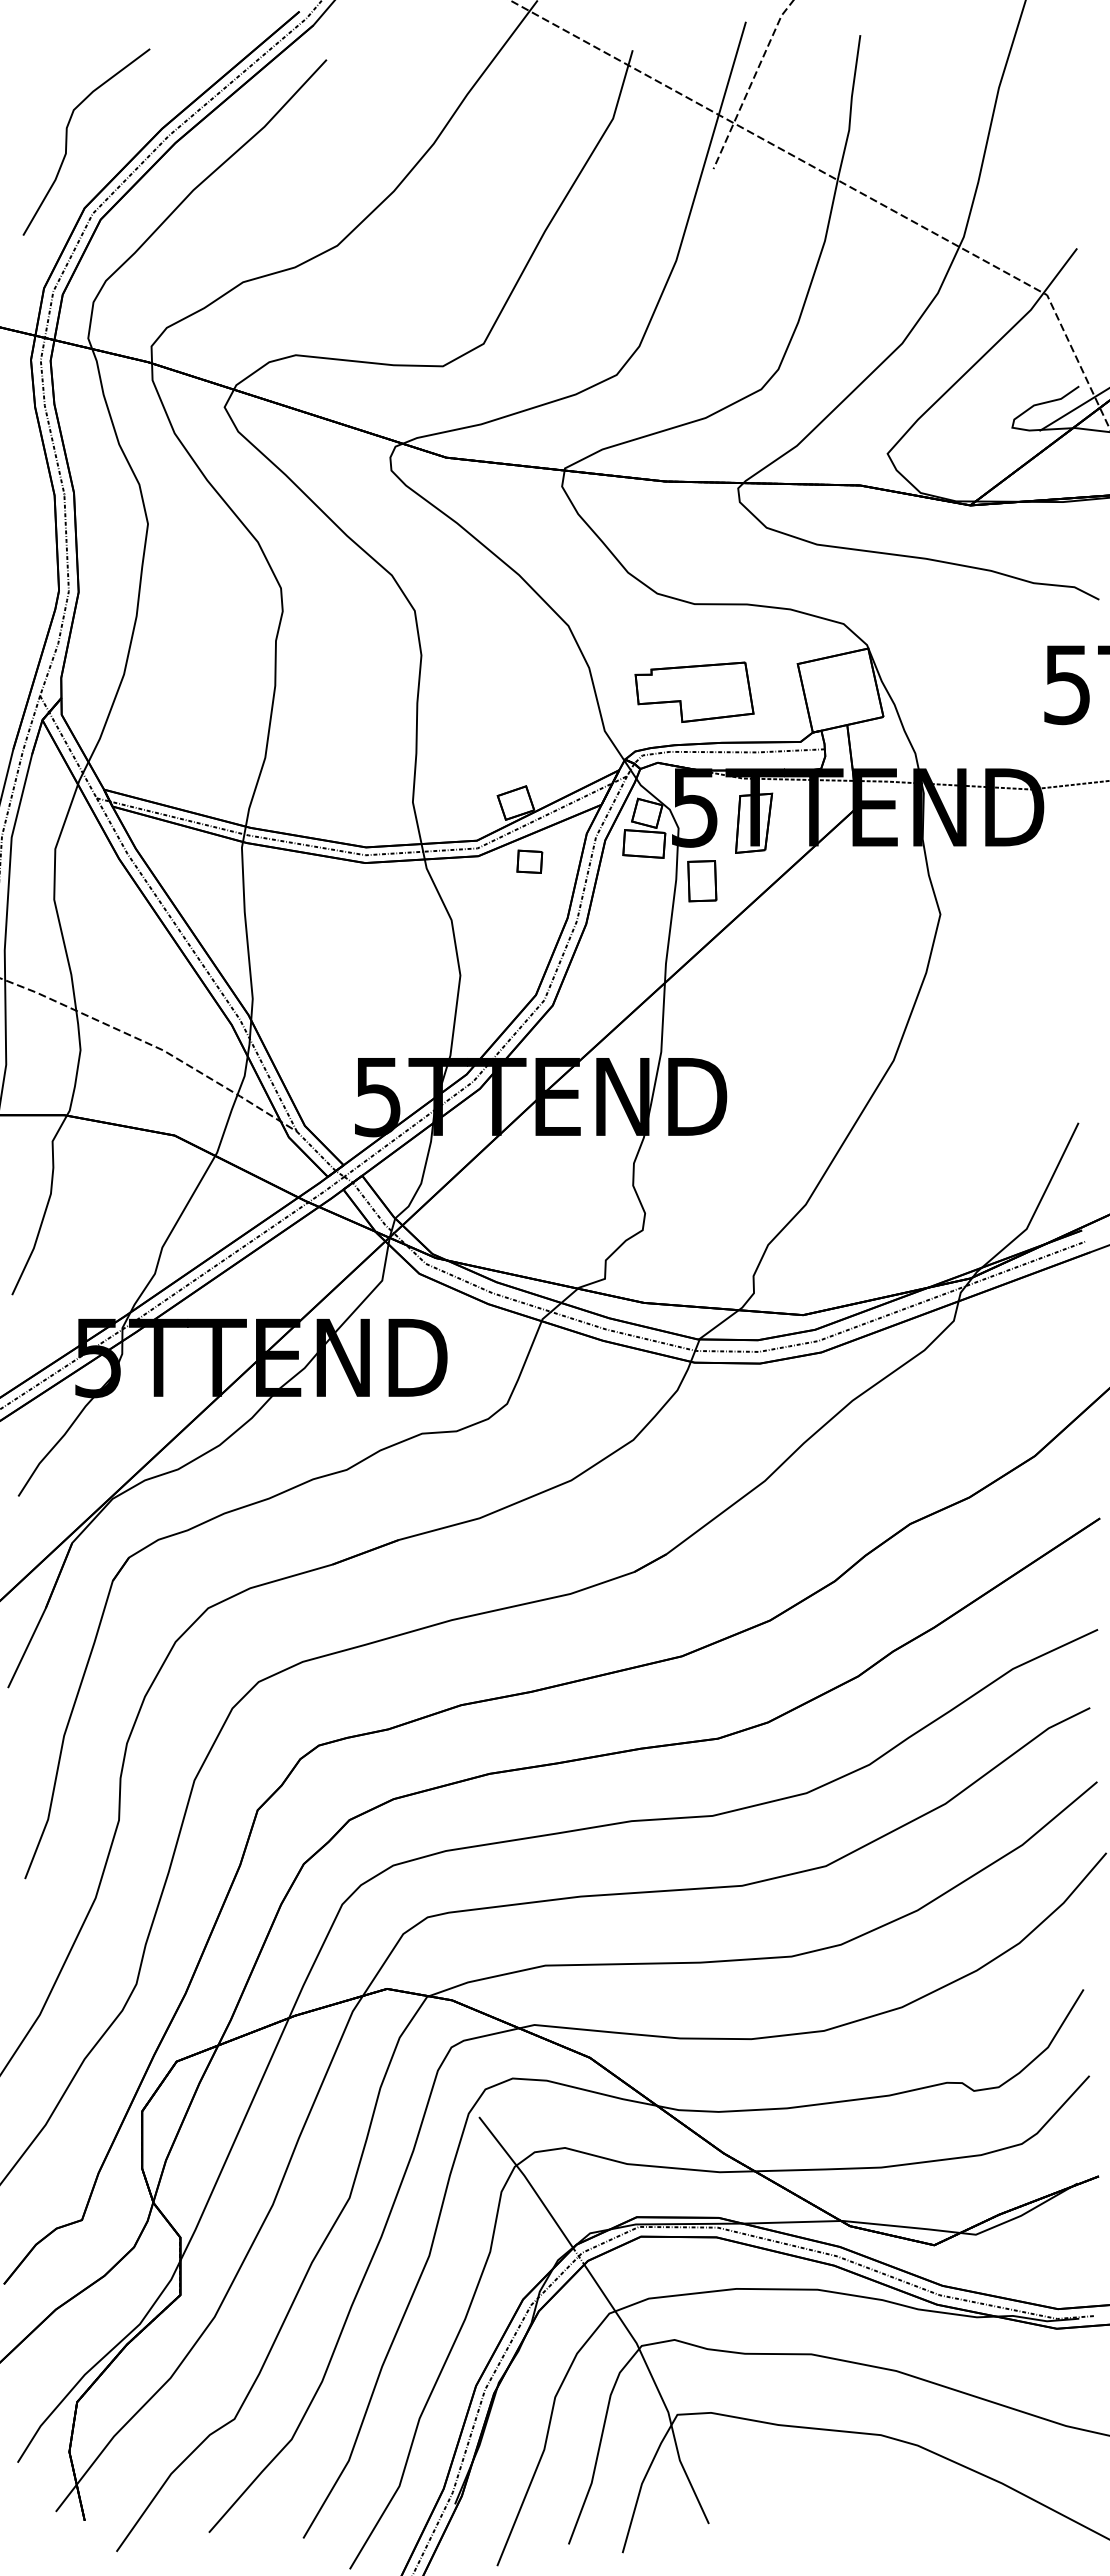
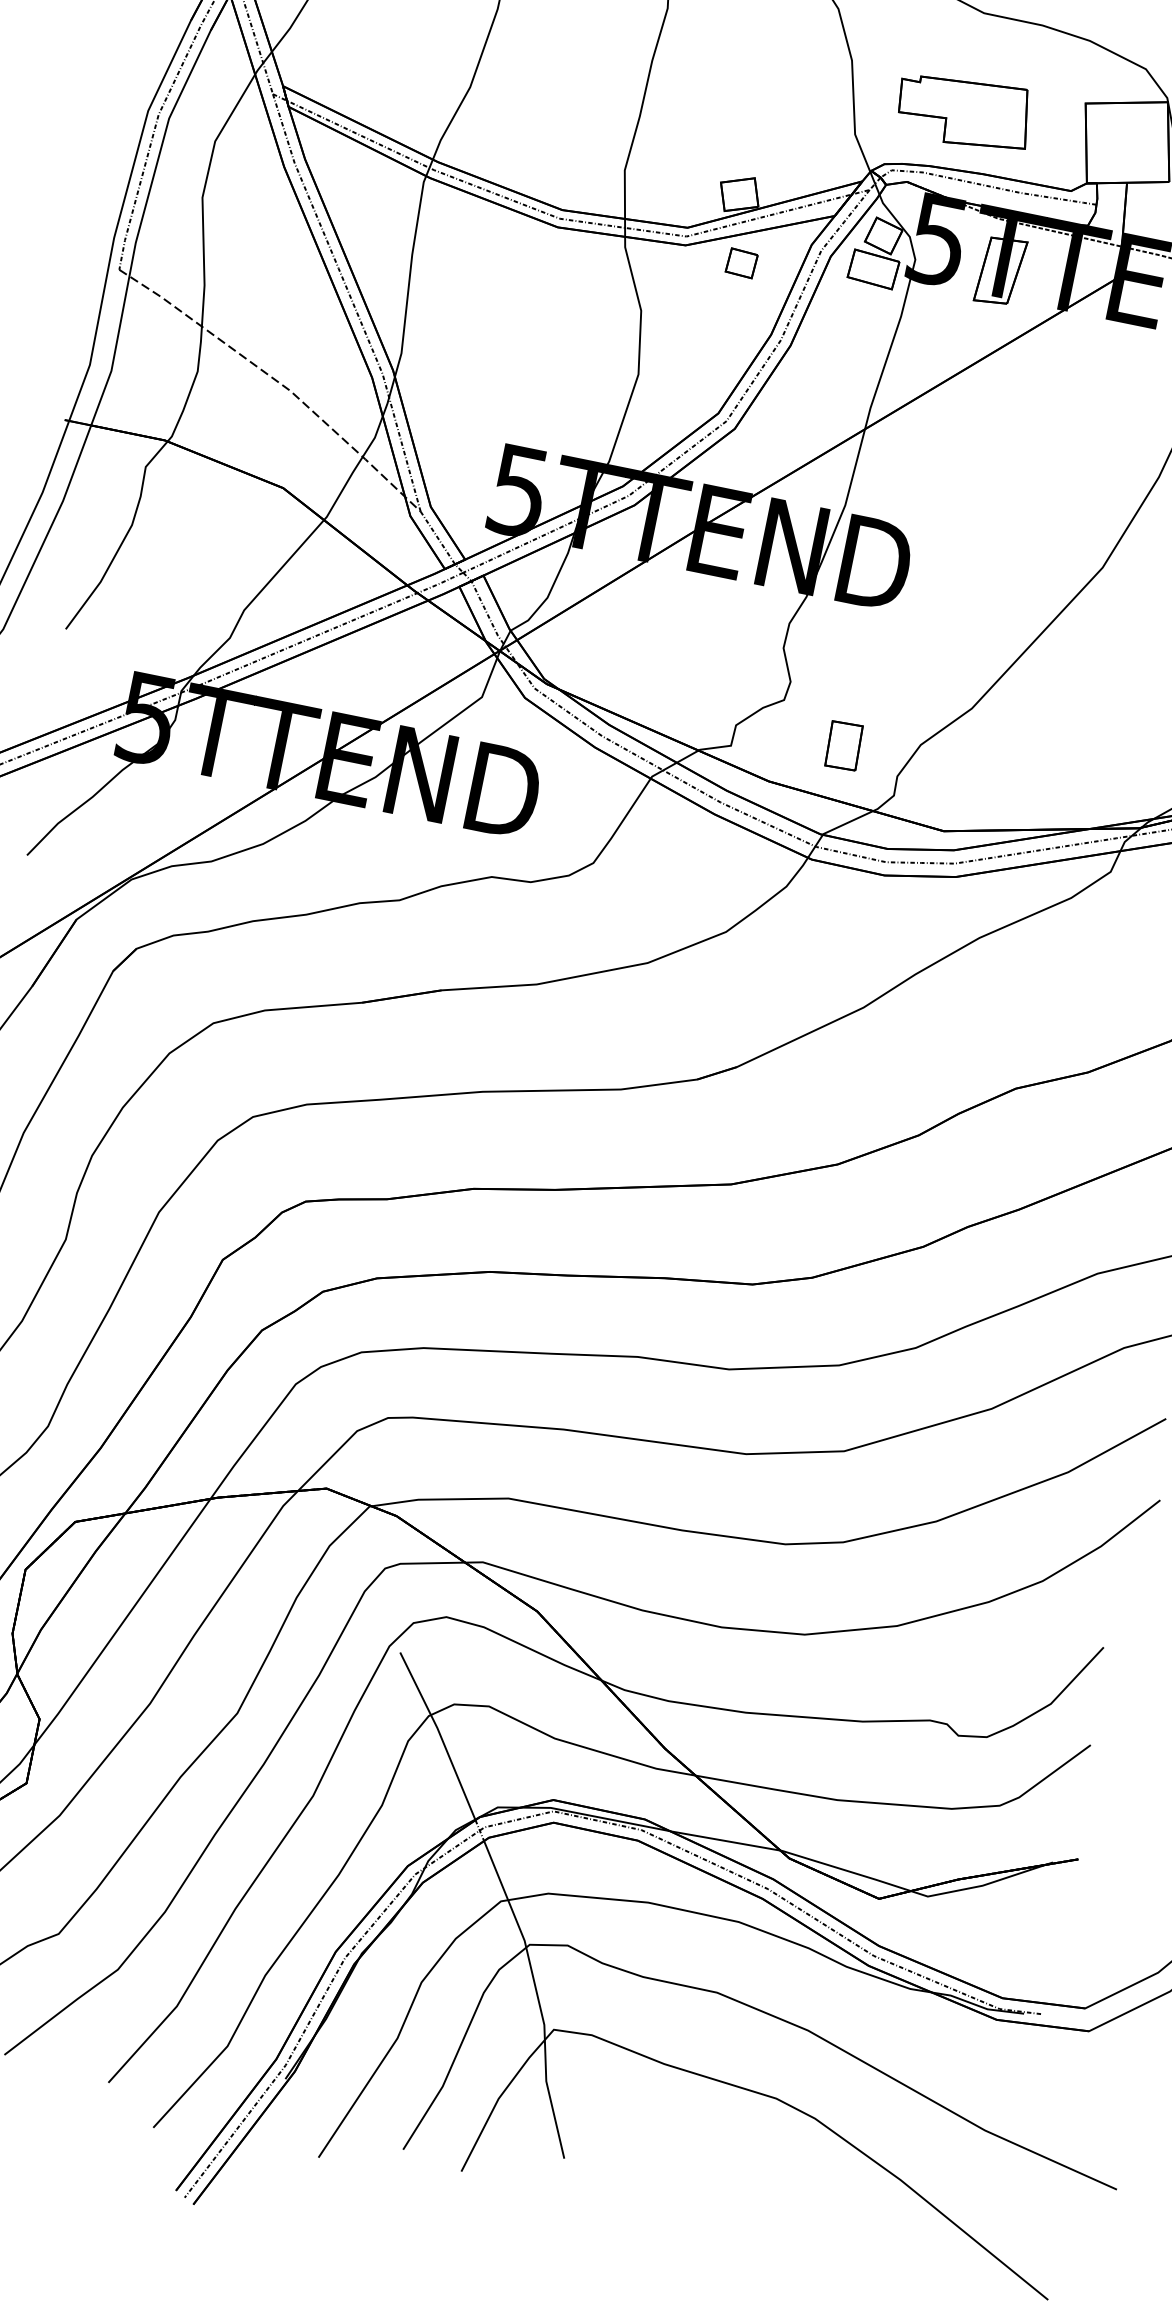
part: (702, 881) -> (844, 746), moved

